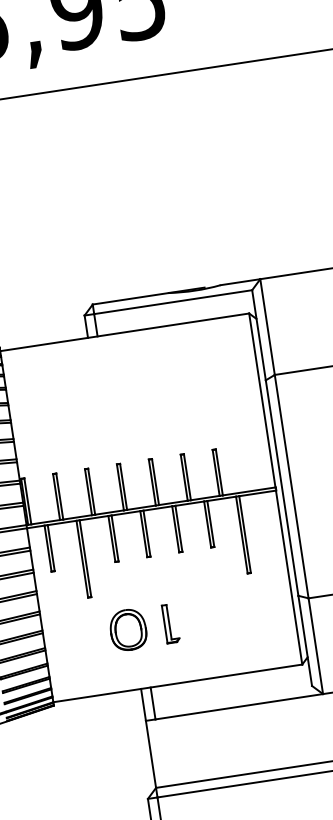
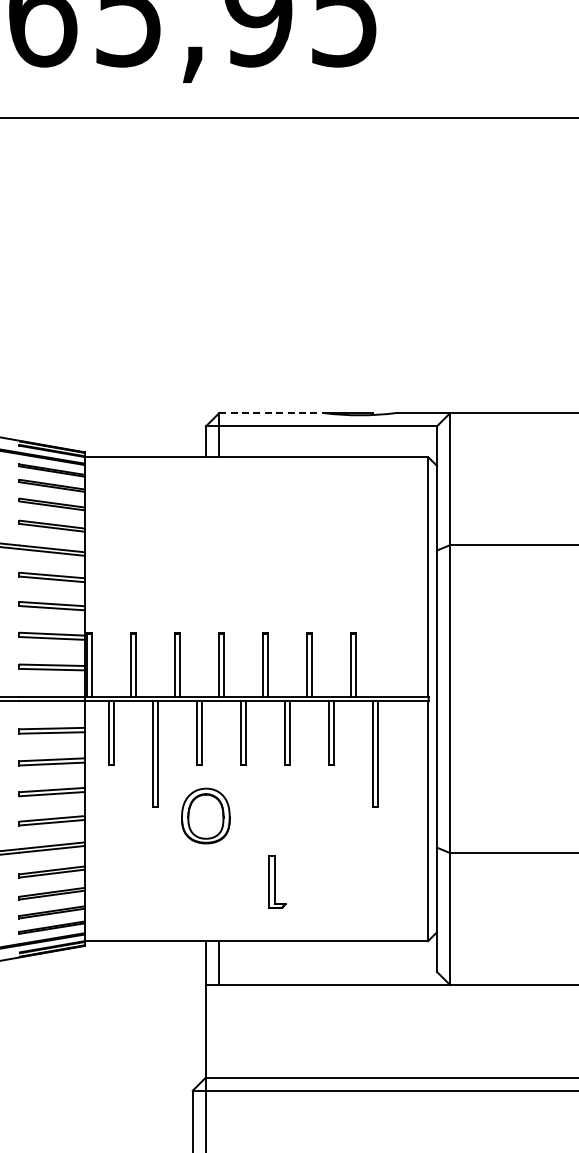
line: (130, 299) -> (271, 413), solid -> dashed
part: (170, 623) -> (277, 881), moved
part: (128, 629) -> (205, 815), moved

